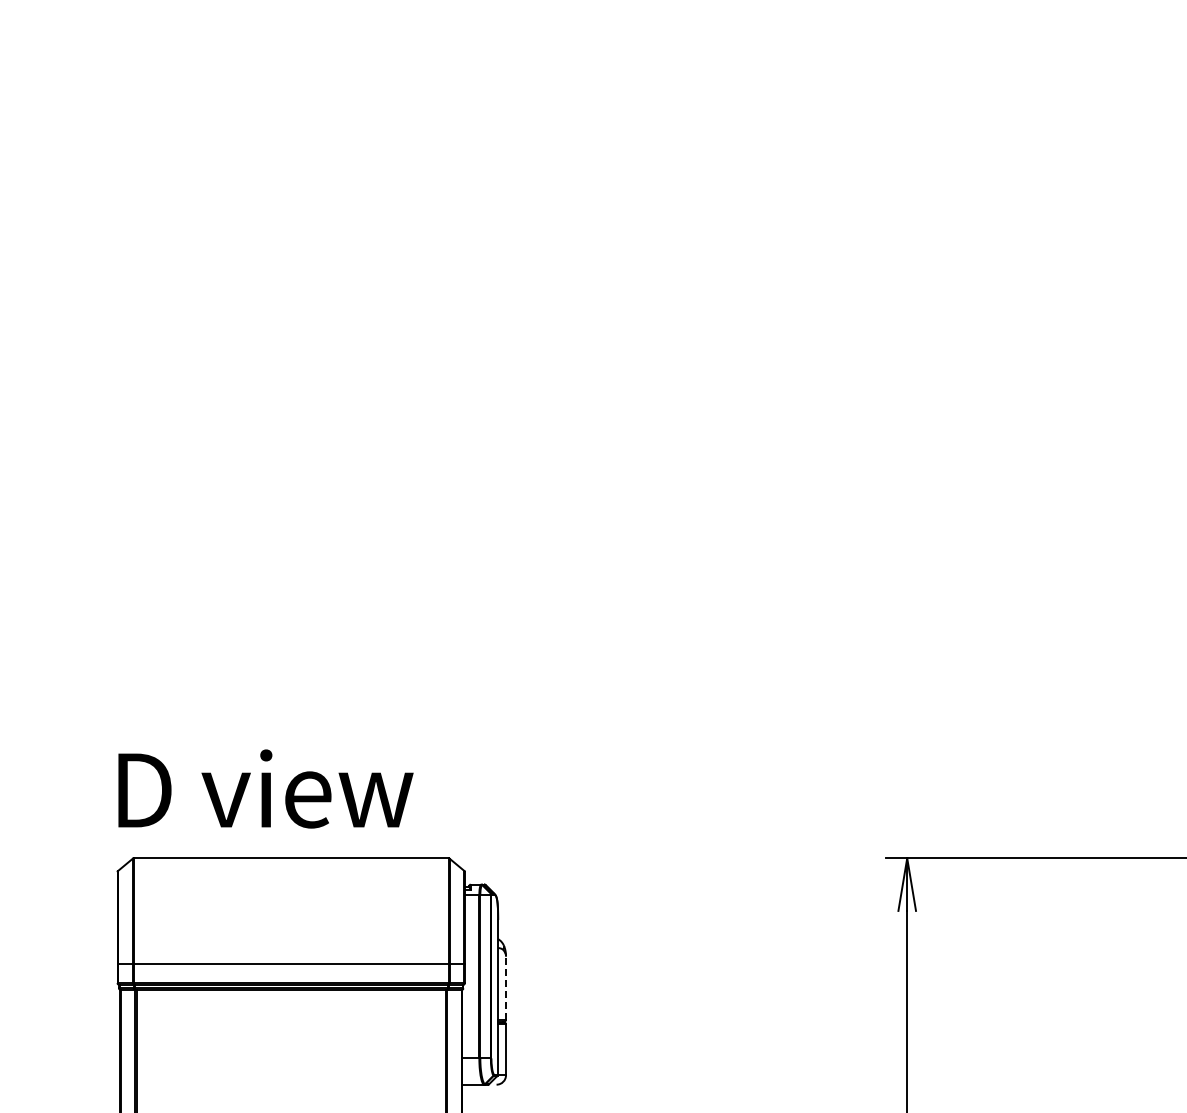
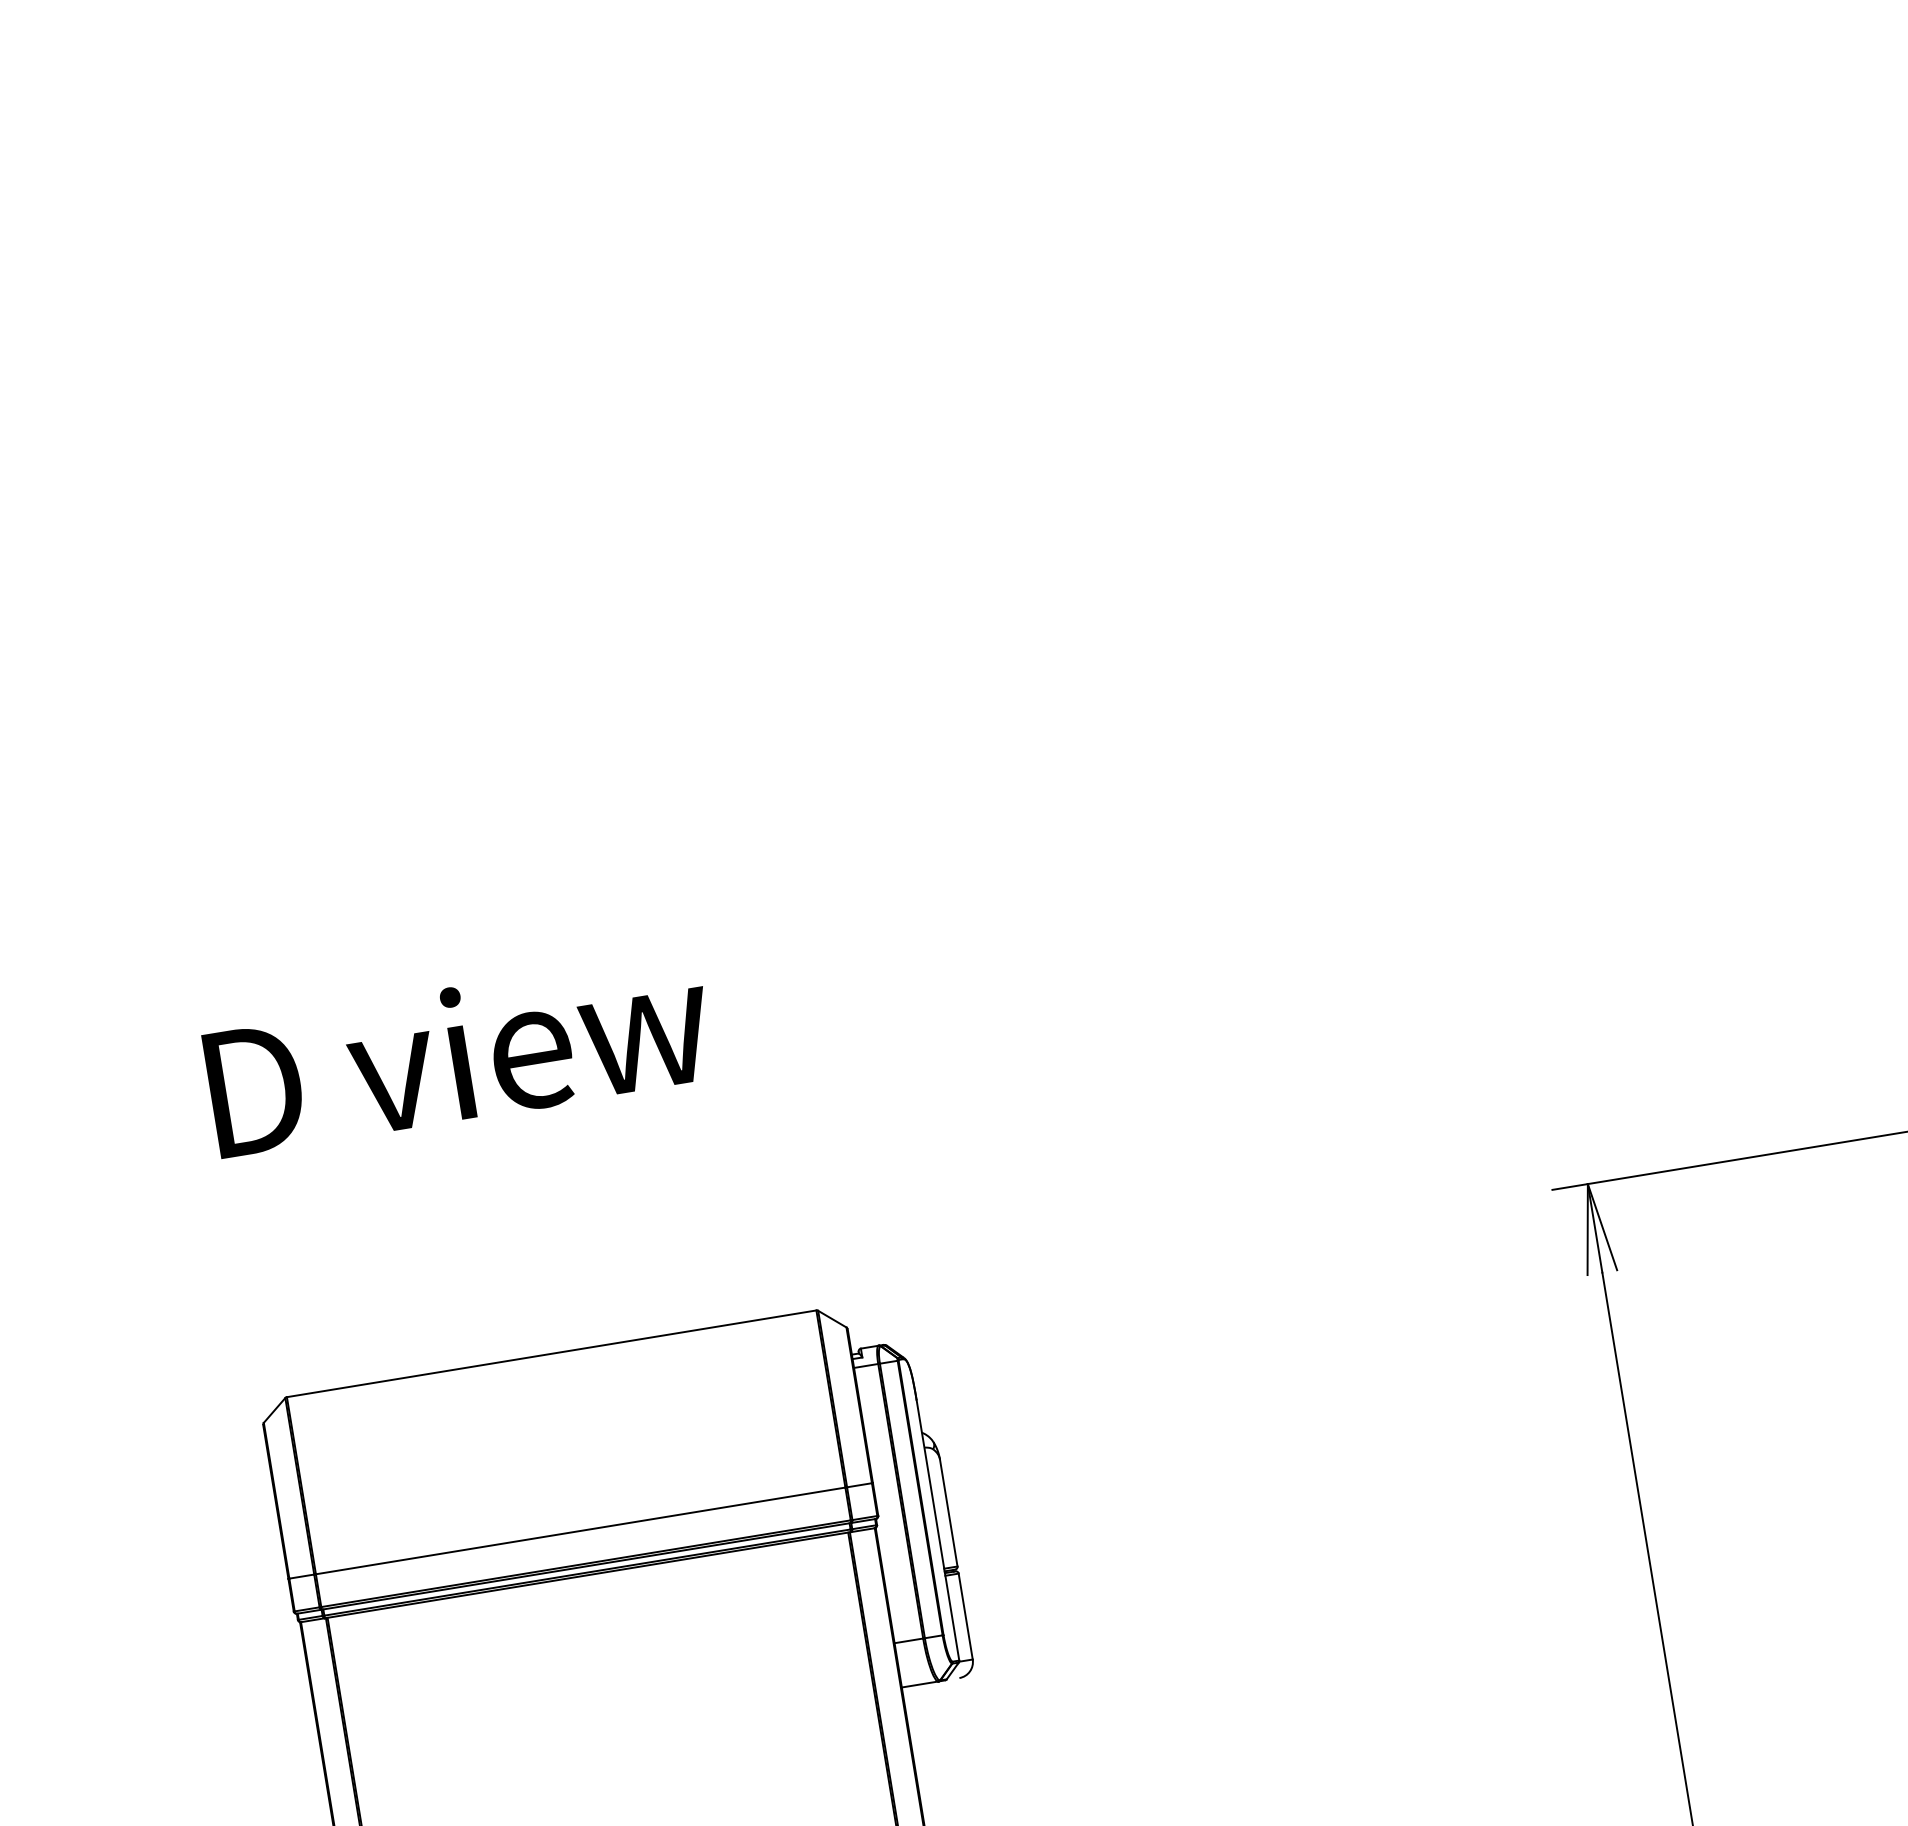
text: (265, 788) -> (458, 1053), moved
line: (506, 988) -> (949, 1513), dashed -> solid

